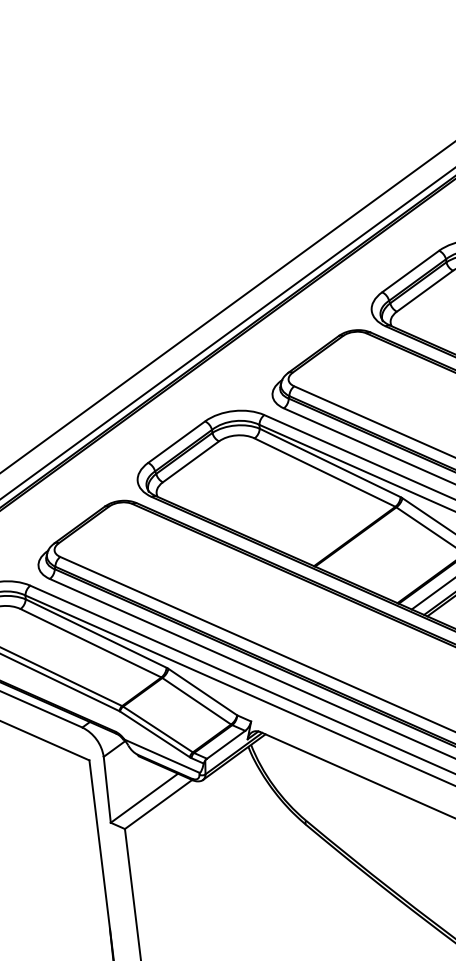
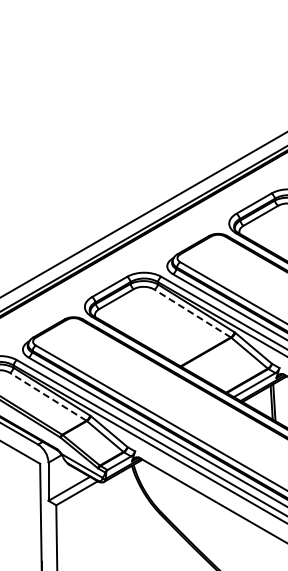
line: (324, 472) -> (192, 313), solid -> dashed
line: (89, 642) -> (47, 396), solid -> dashed

